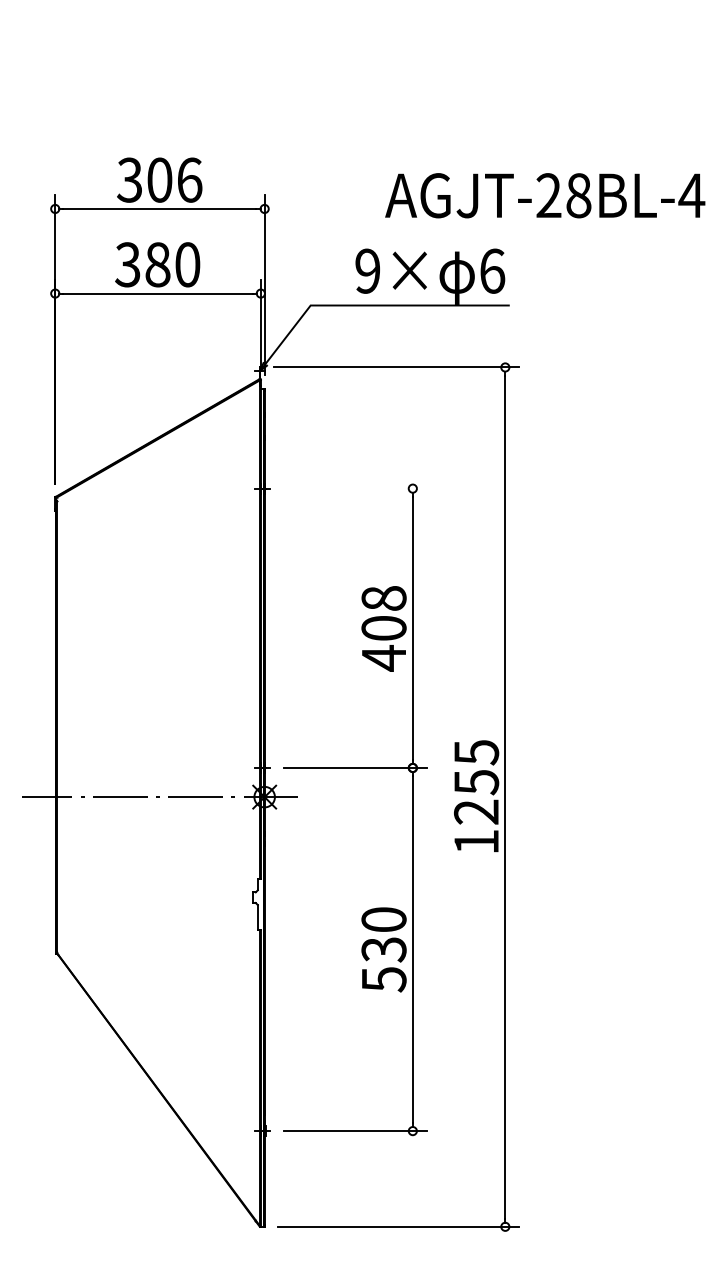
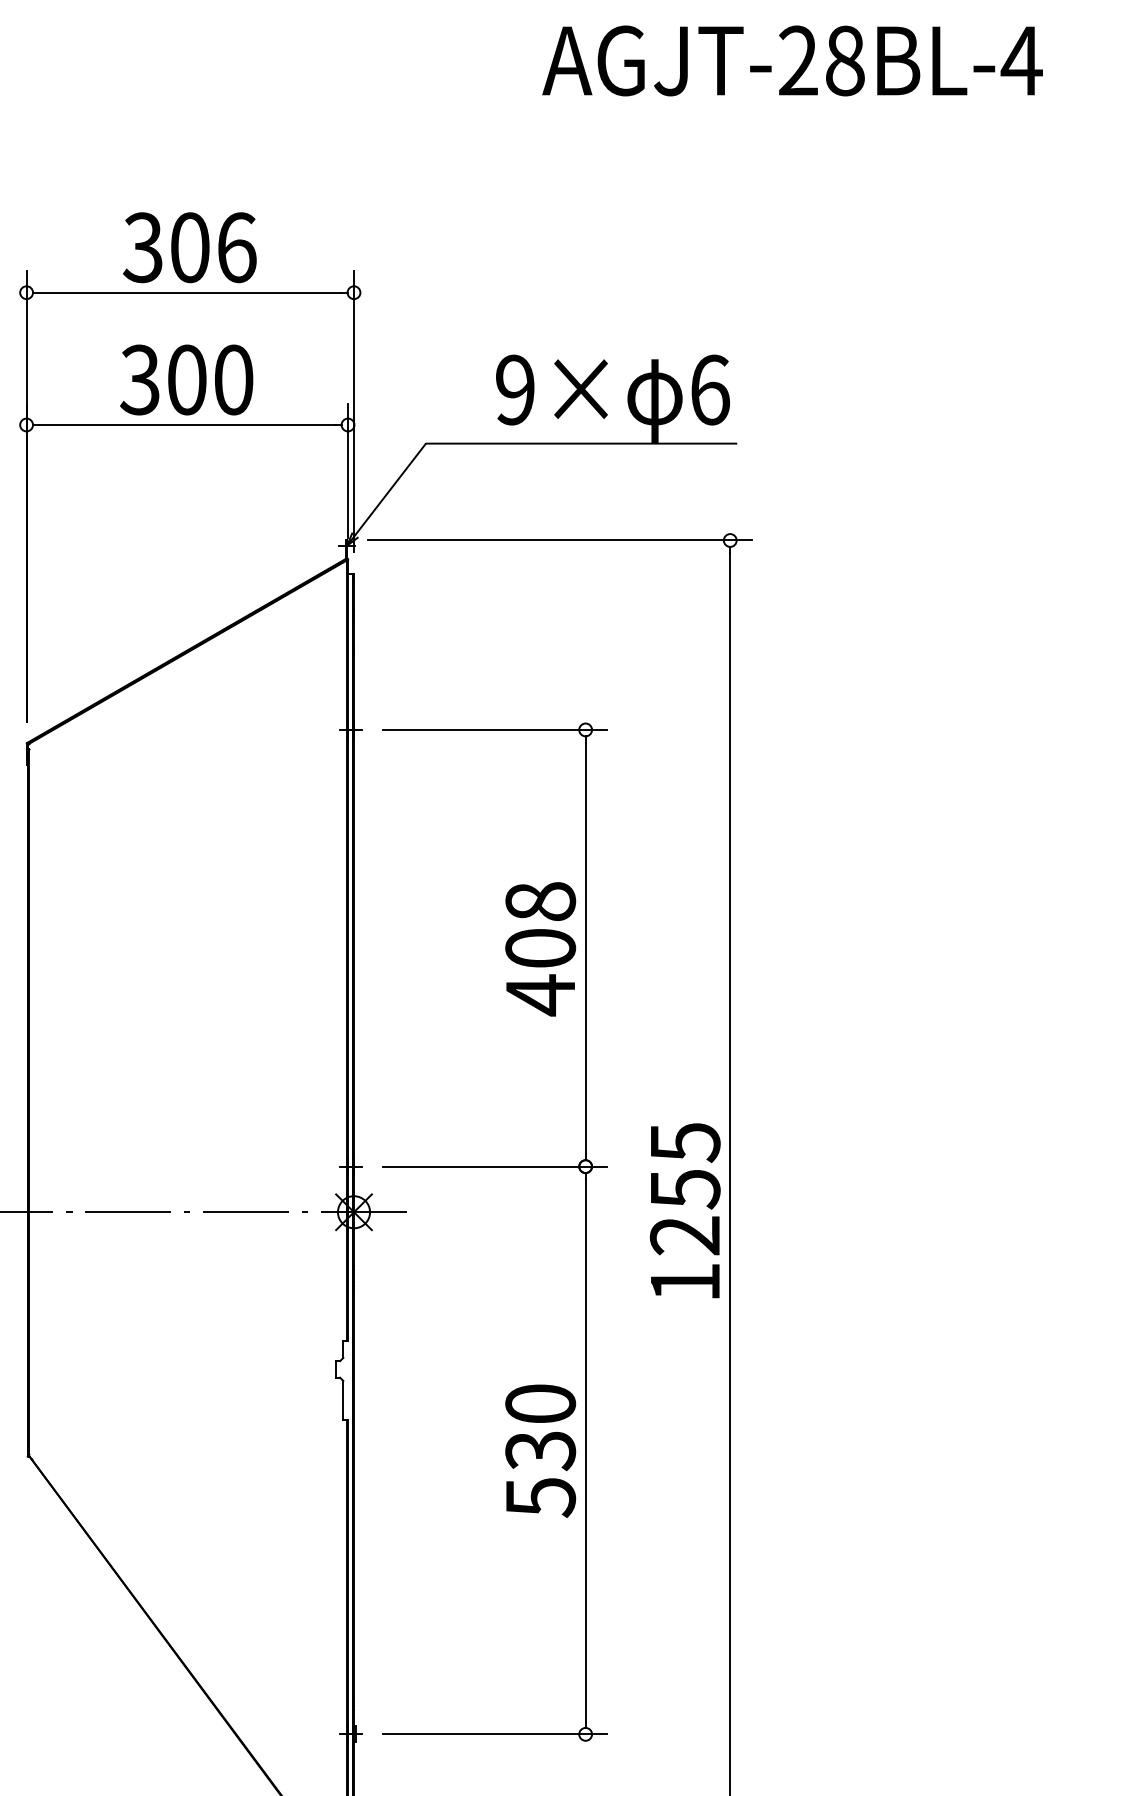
text: (545, 195) -> (793, 60), moved
text: (157, 264) -> (186, 379), 380 -> 300
line: (354, 488) -> (494, 729), added

